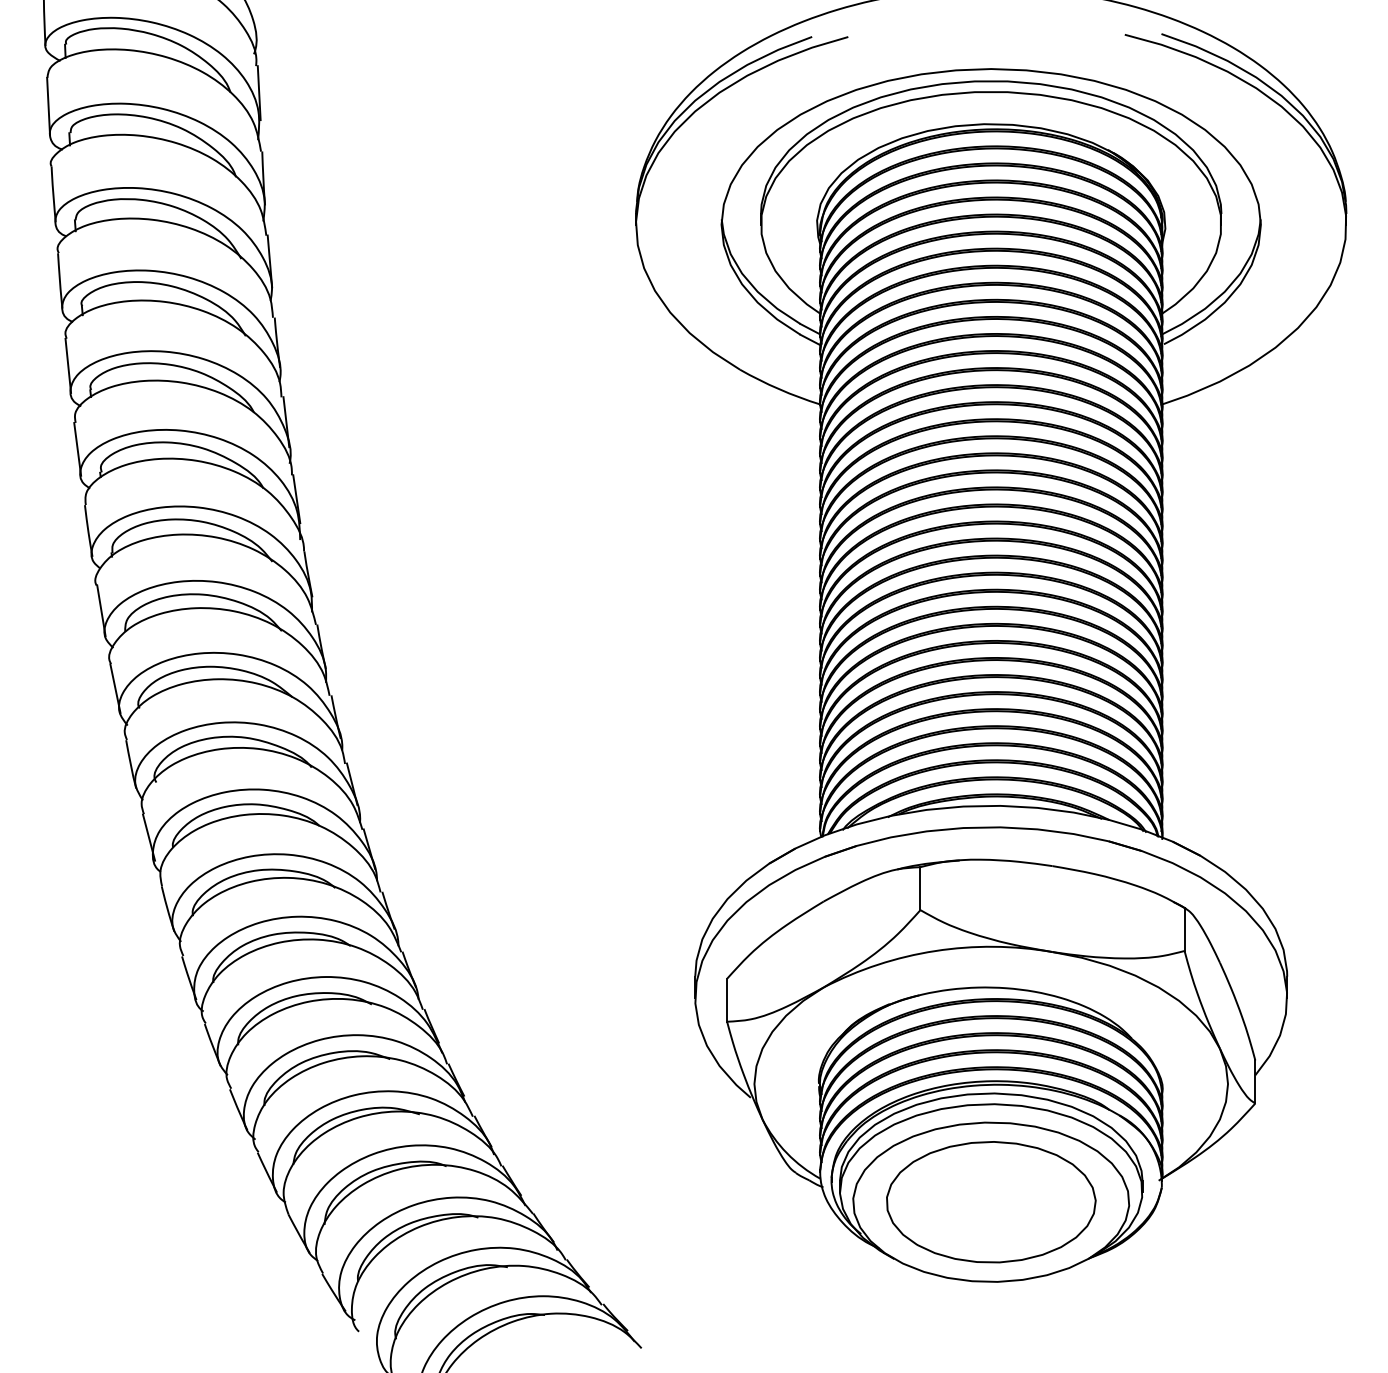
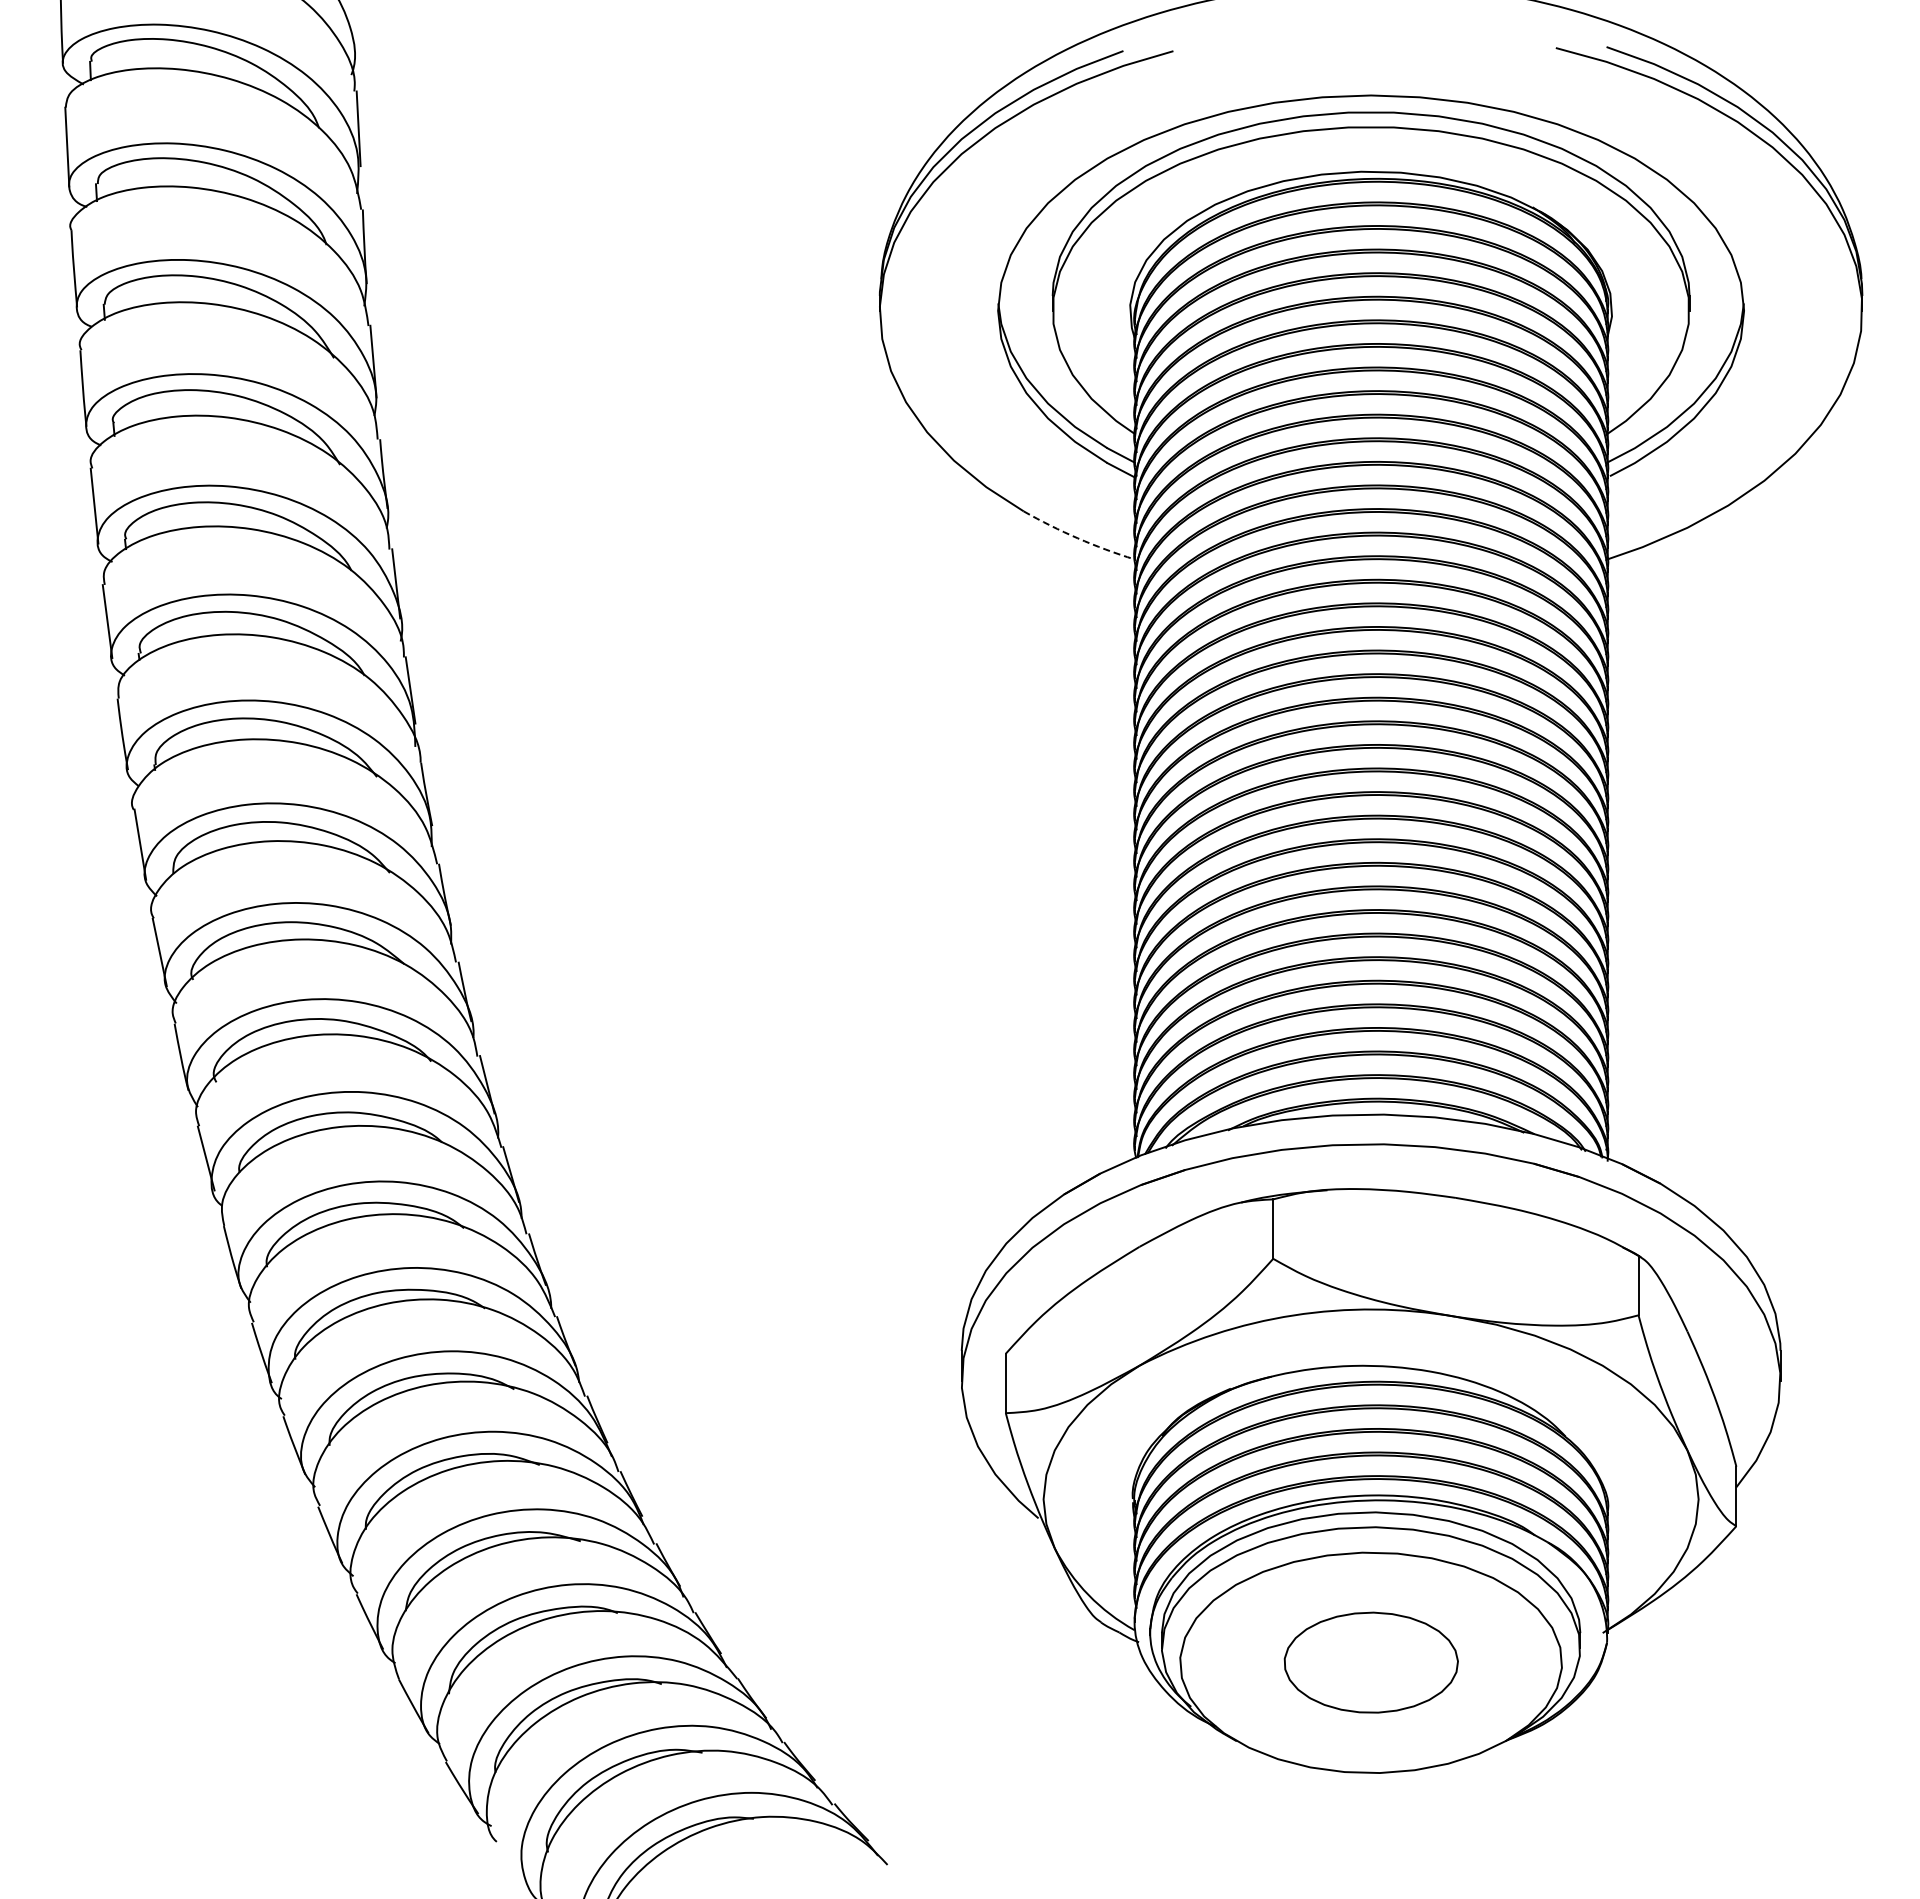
arc: (778, 389) -> (1077, 538), solid -> dashed
part: (991, 1201) -> (1371, 1662), size x0.6

